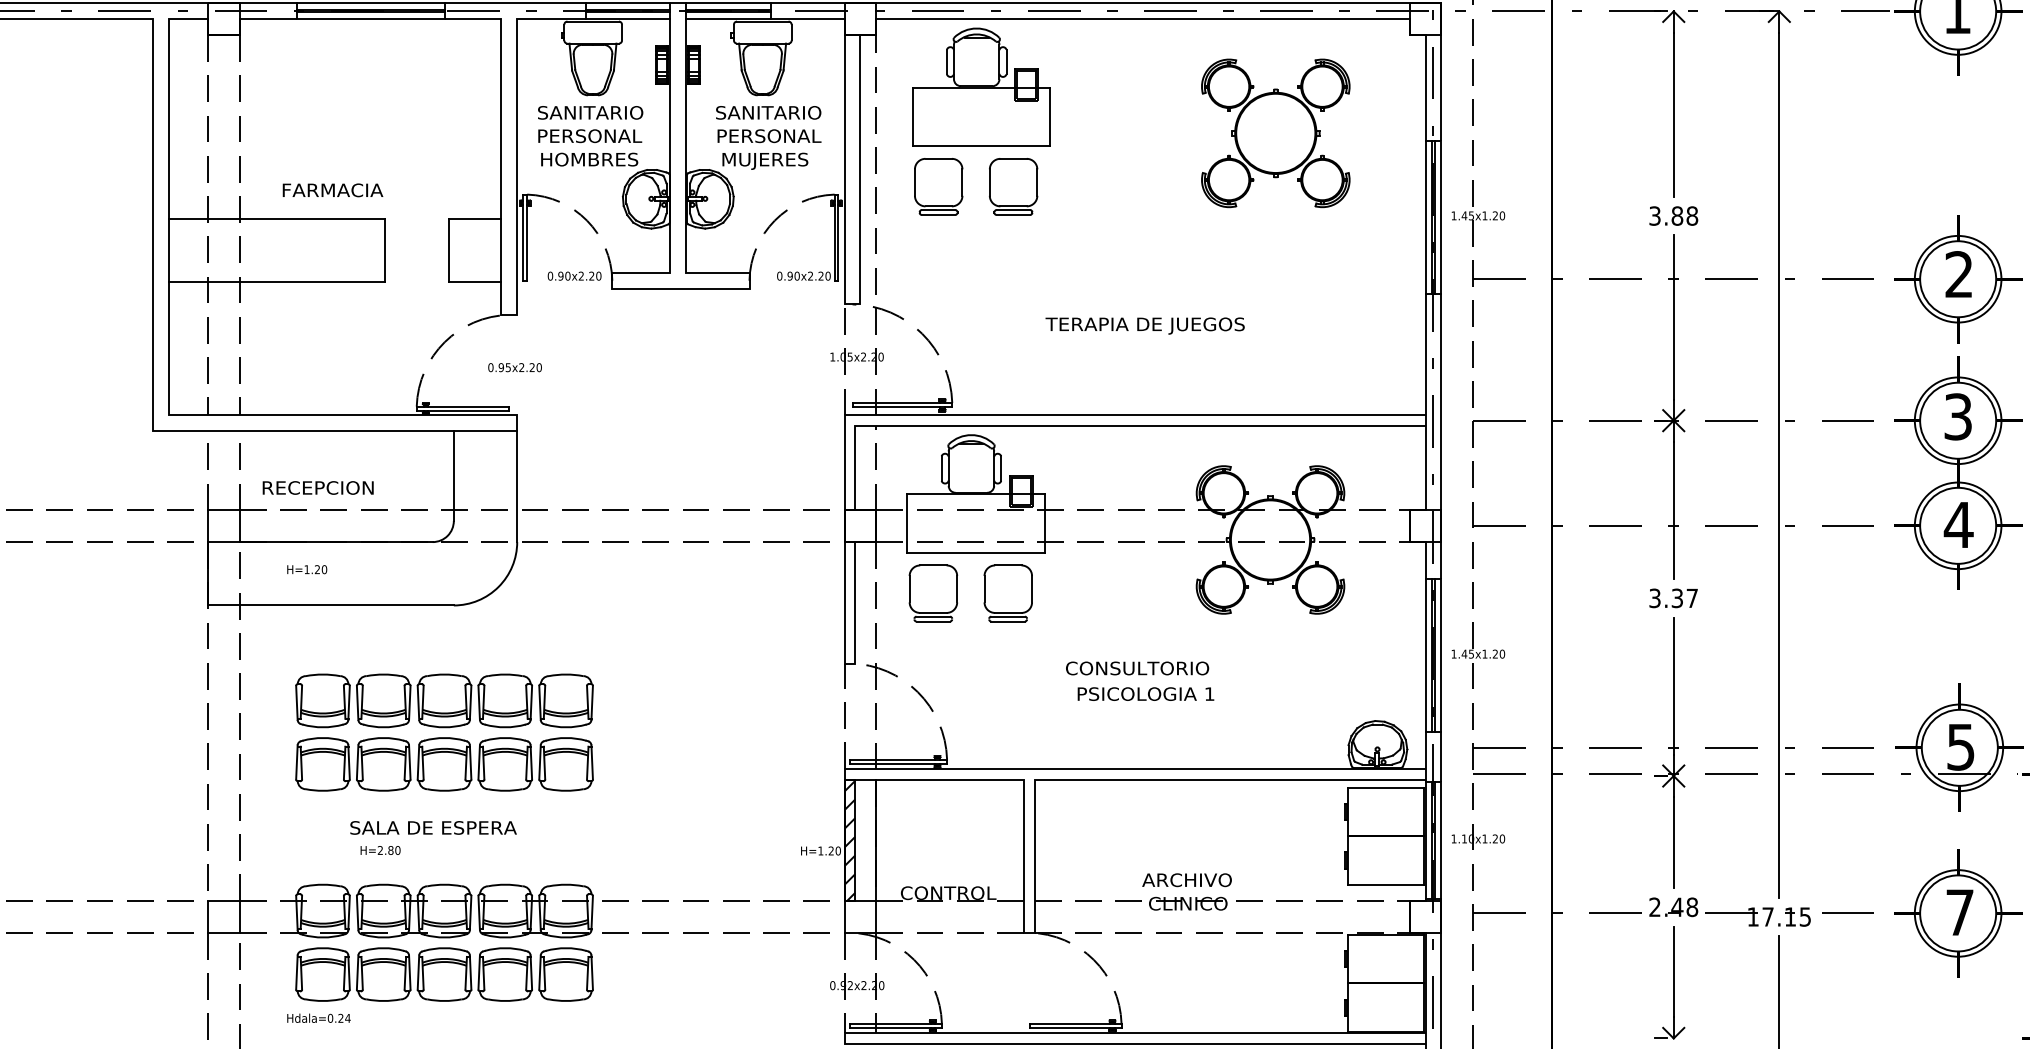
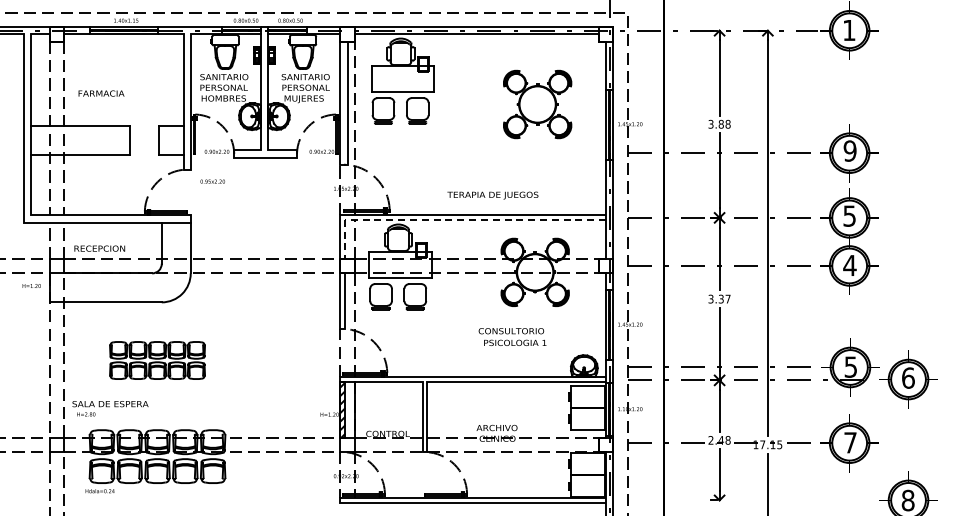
part: (1275, 133) -> (537, 104), moved
text: (332, 190) -> (101, 93), moved
text: (1957, 273) -> (849, 150), 2 -> 9
text: (1144, 325) -> (492, 195), moved
text: (514, 367) -> (212, 181), moved
text: (1957, 415) -> (849, 215), 3 -> 5
line: (1096, 426) -> (455, 220), solid -> dashed
text: (306, 568) -> (31, 285), moved
text: (1139, 680) -> (512, 336), moved
part: (444, 732) -> (157, 360), size x0.7
text: (433, 837) -> (110, 408), moved

